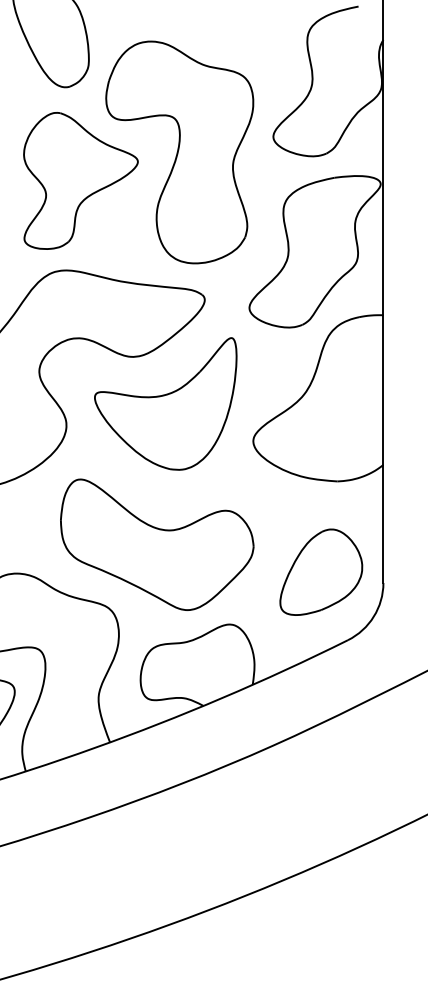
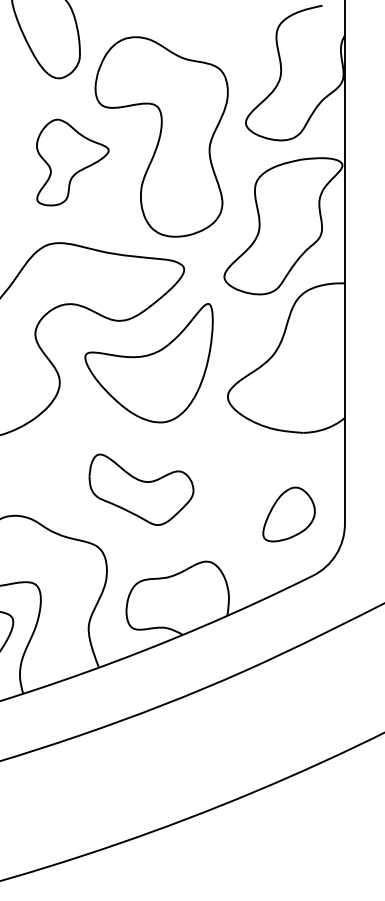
part: (80, 180) -> (72, 162), size x0.7
part: (157, 544) -> (141, 489), size x0.6
part: (321, 571) -> (289, 513), size x0.7

